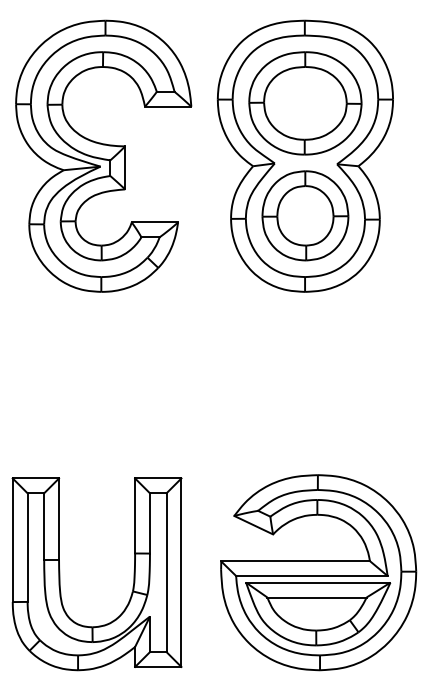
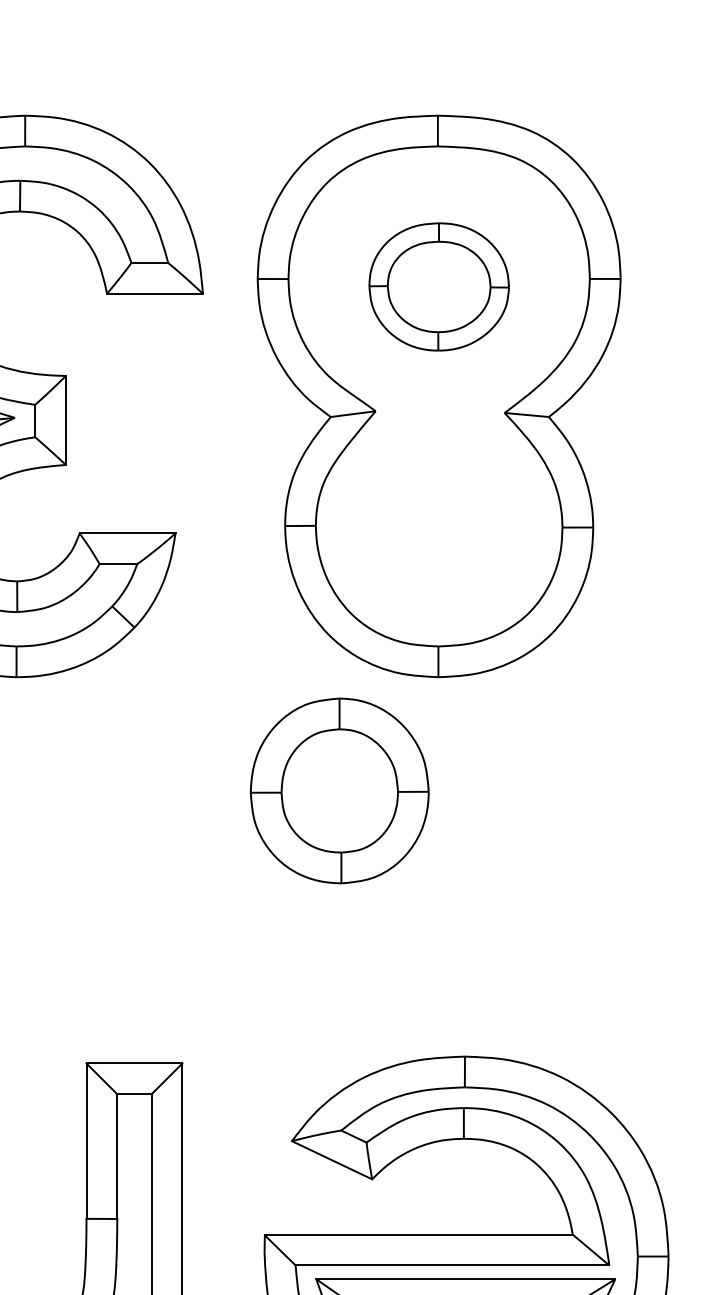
part: (305, 103) -> (439, 287), size x0.6
part: (305, 215) -> (339, 790), moved

